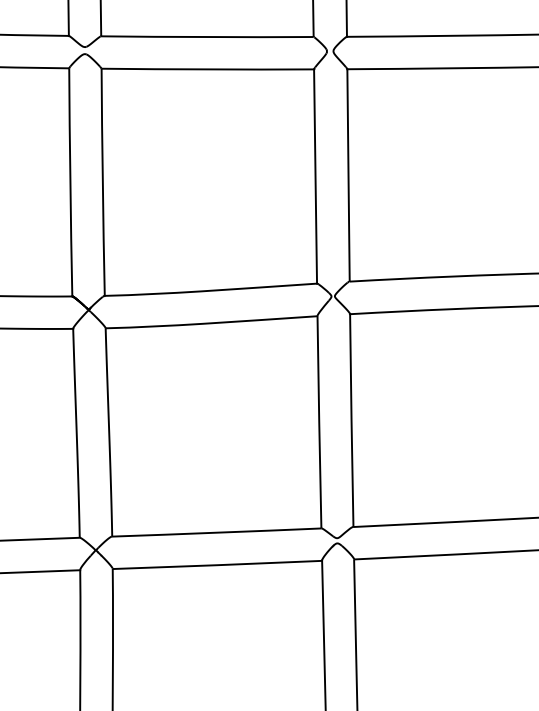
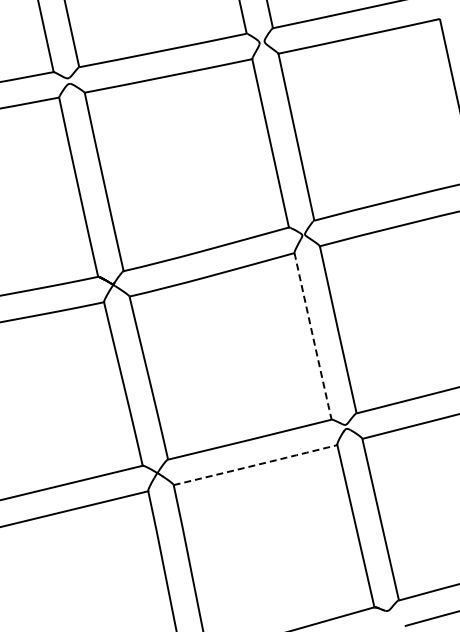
arc: (318, 422) -> (312, 336), solid -> dashed
arc: (217, 565) -> (255, 465), solid -> dashed

